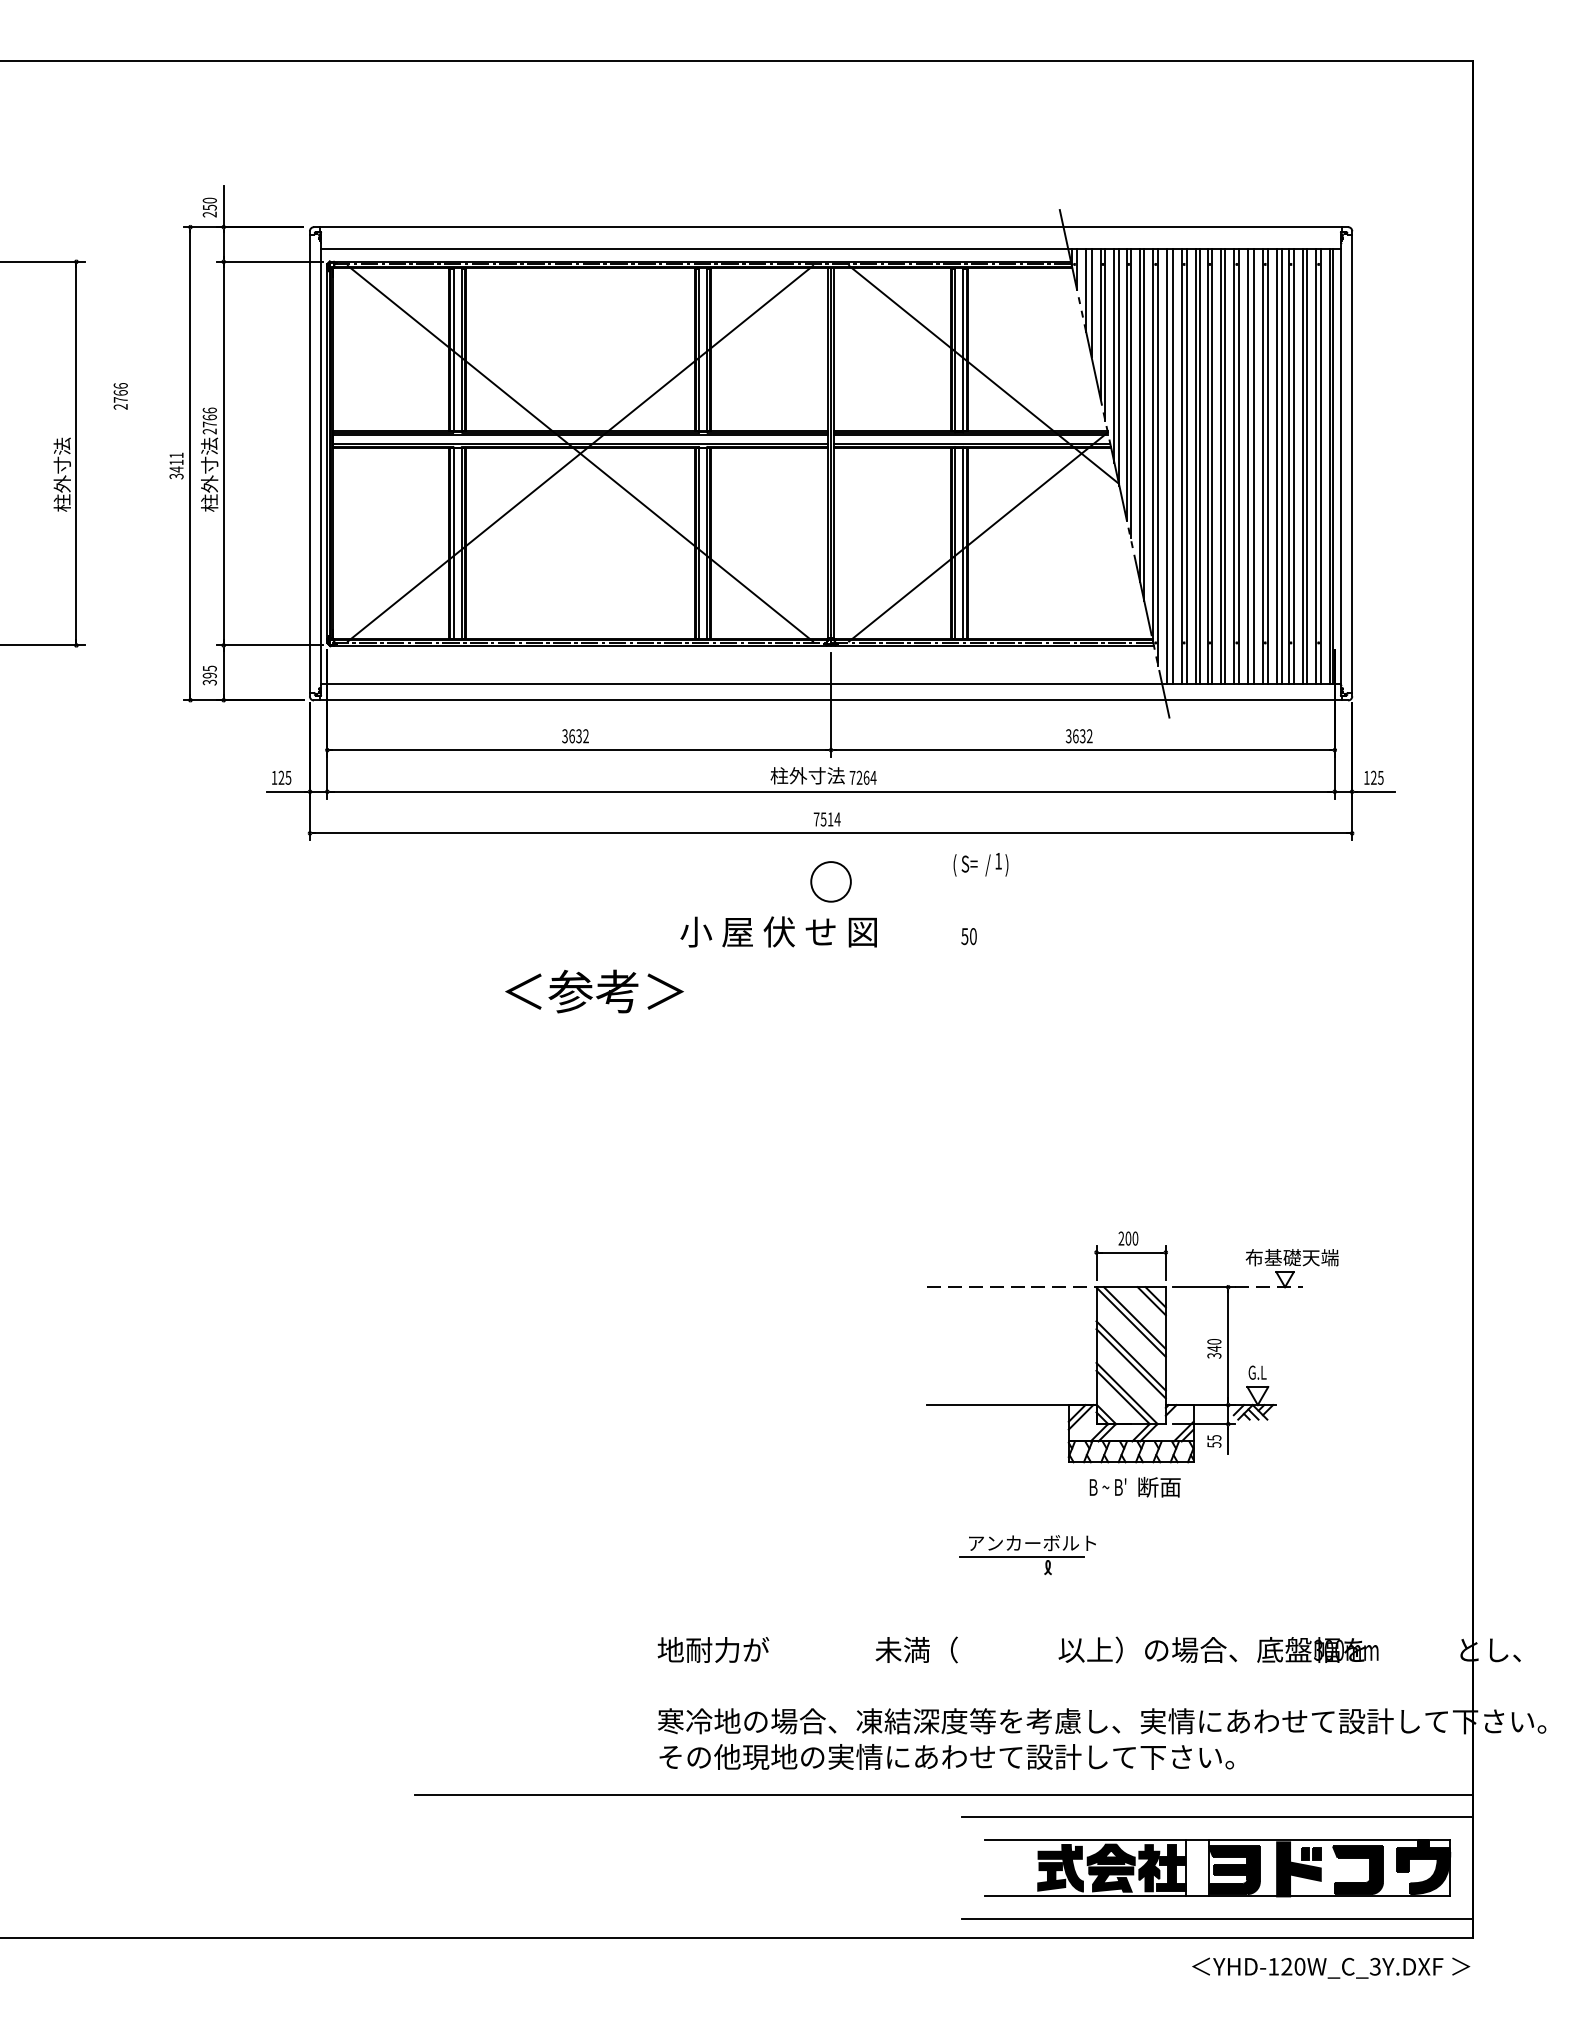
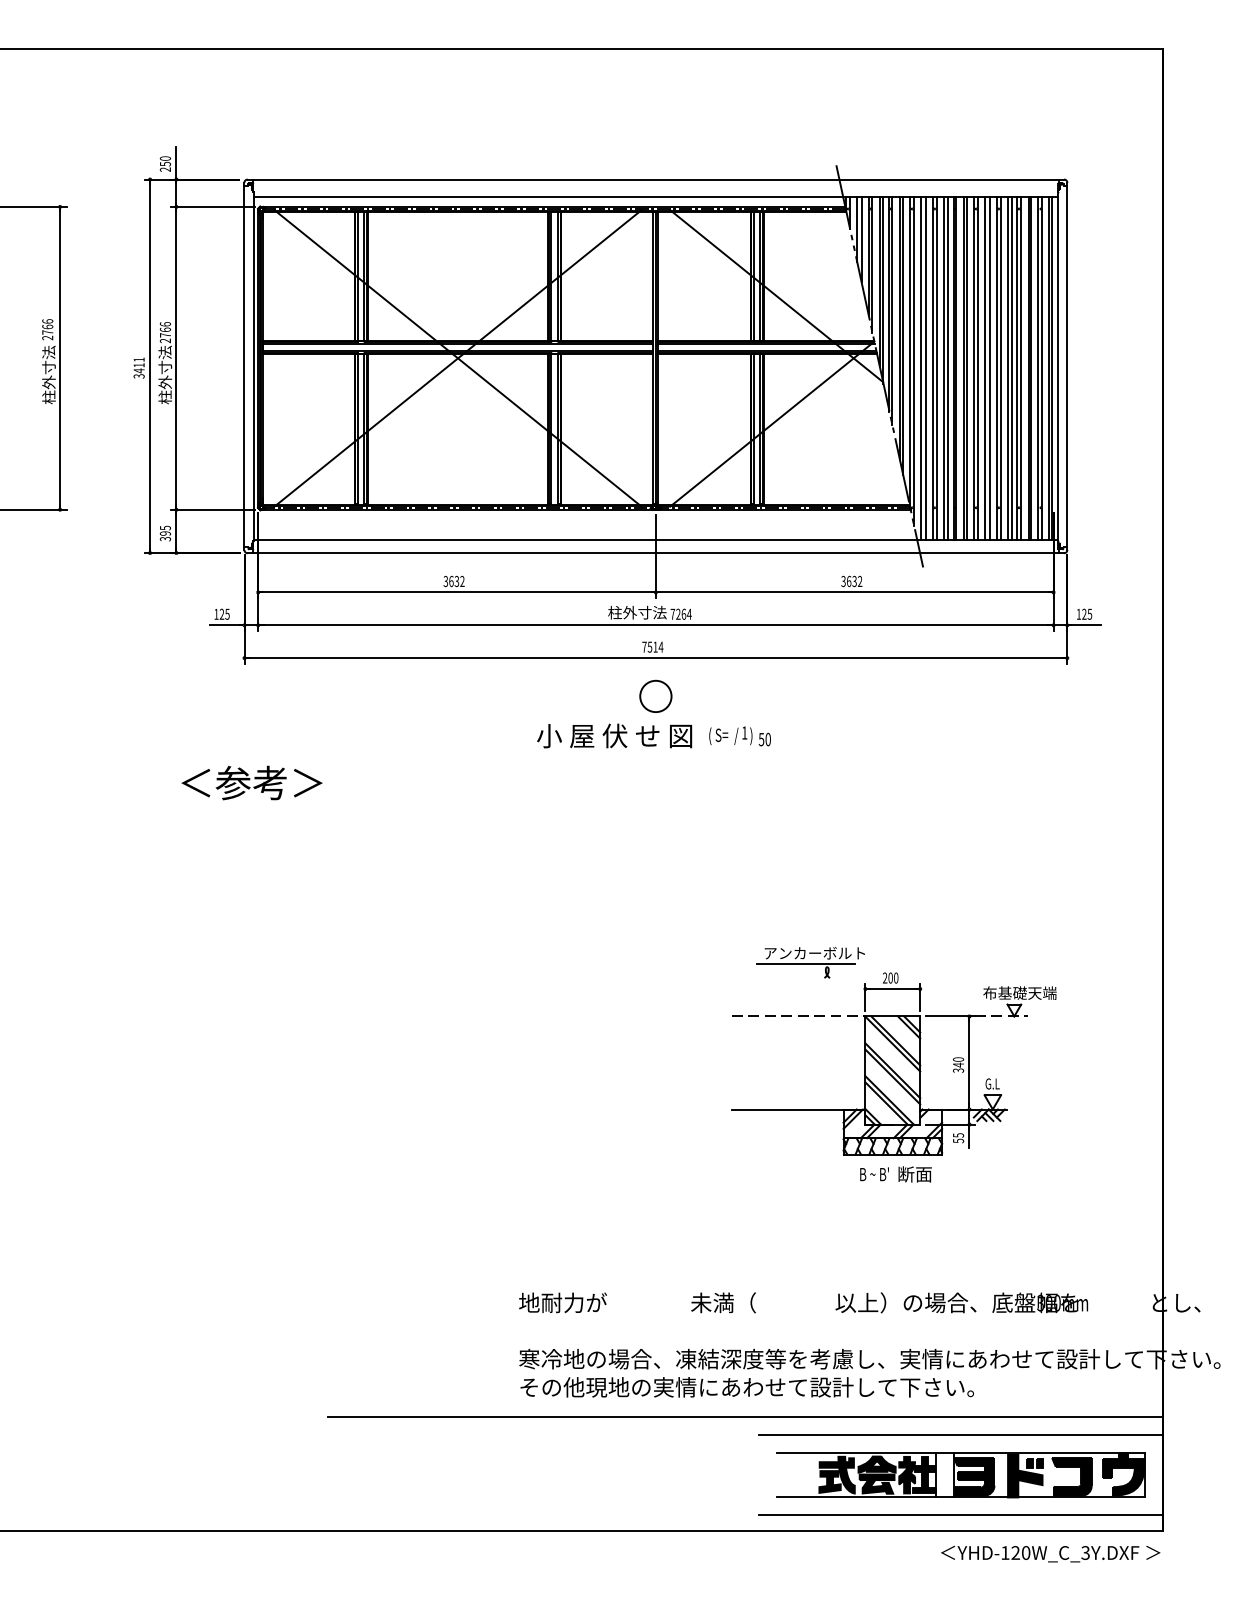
text: (120, 396) -> (47, 329), moved
text: (980, 864) -> (730, 735), moved
text: (594, 991) -> (252, 782), moved
part: (1027, 1554) -> (810, 962), moved

